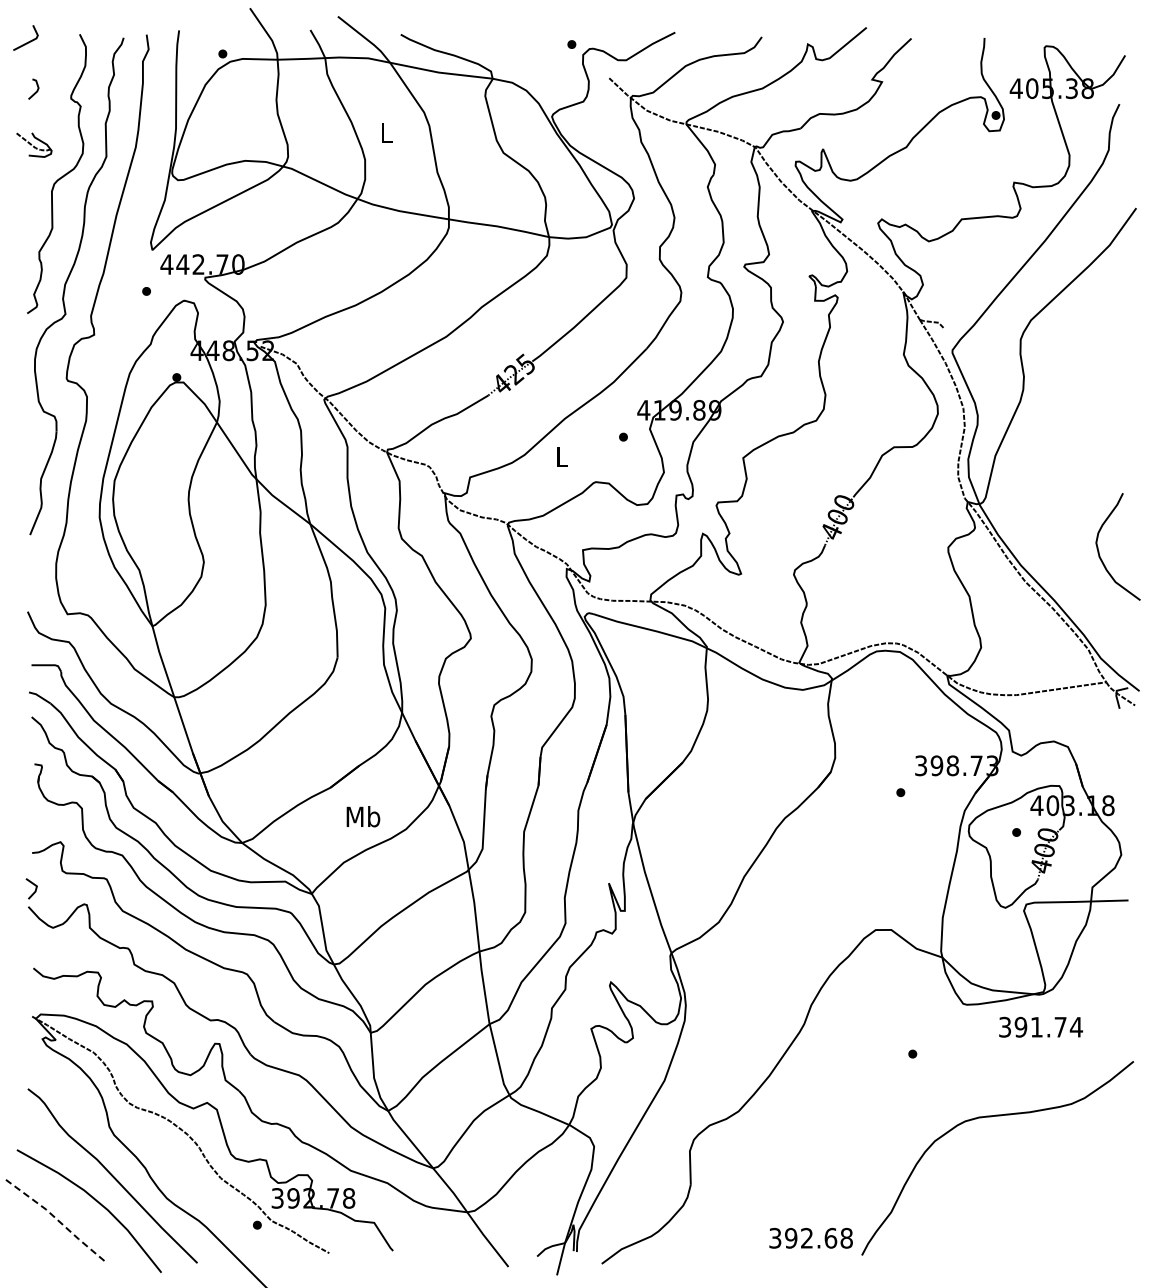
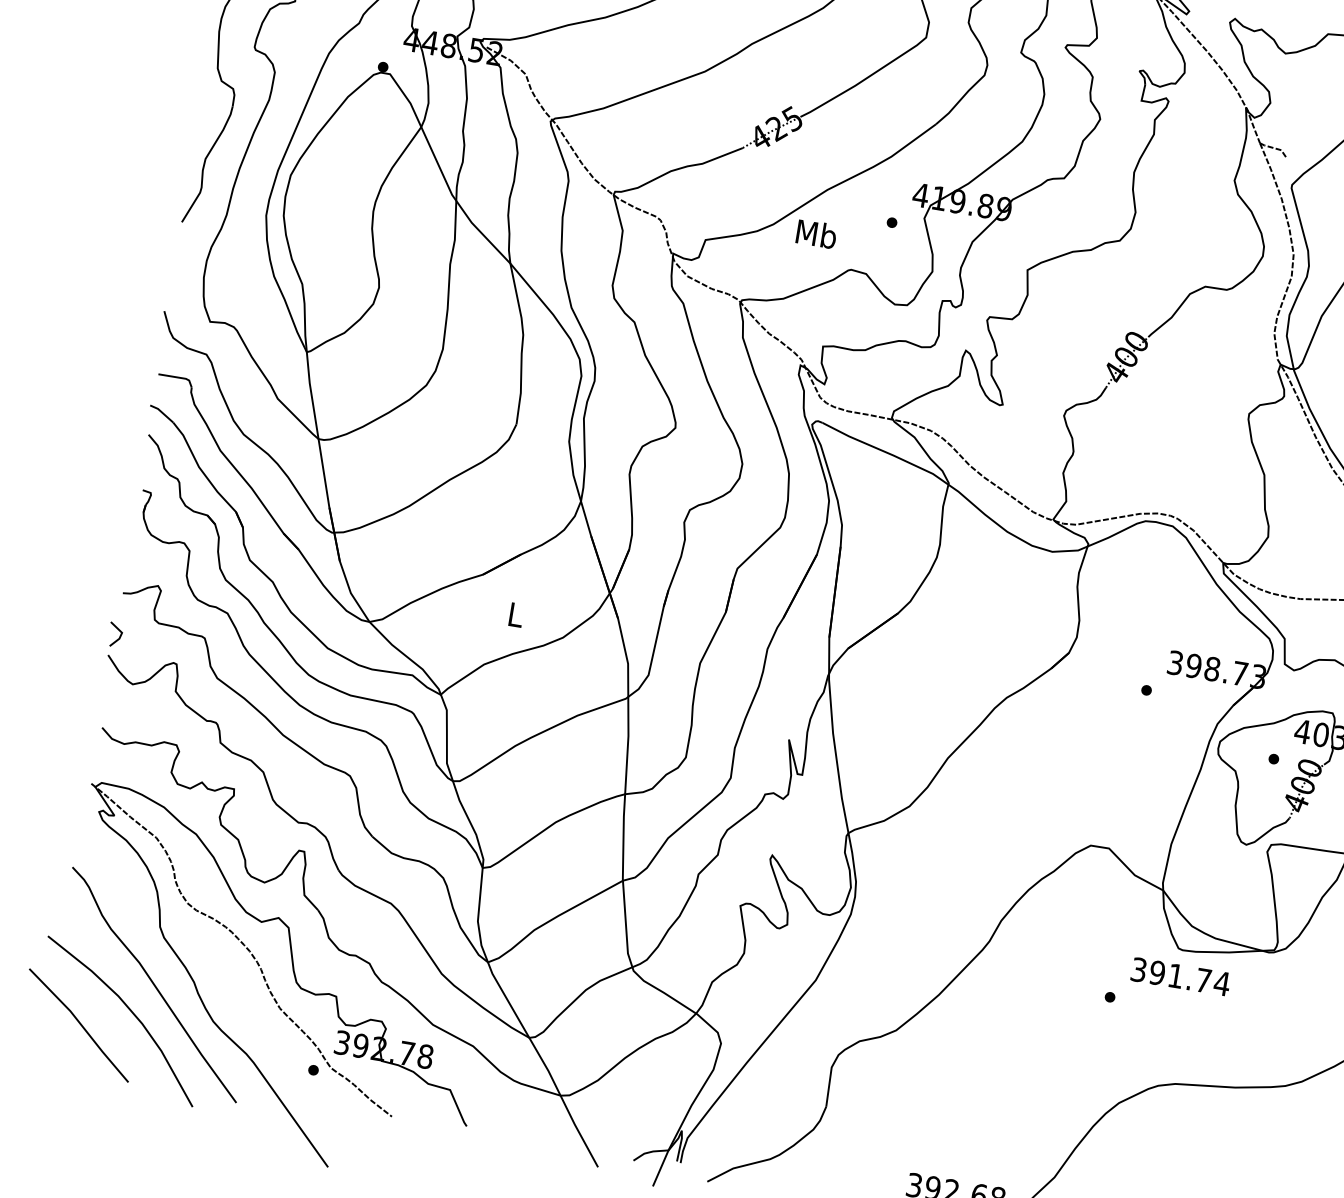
text: (561, 456) -> (816, 233), L -> Mb
text: (363, 816) -> (515, 614), Mb -> L
text: (1040, 1026) -> (1180, 975), moved
line: (56, 1218) -> (80, 1023), dashed -> solid

